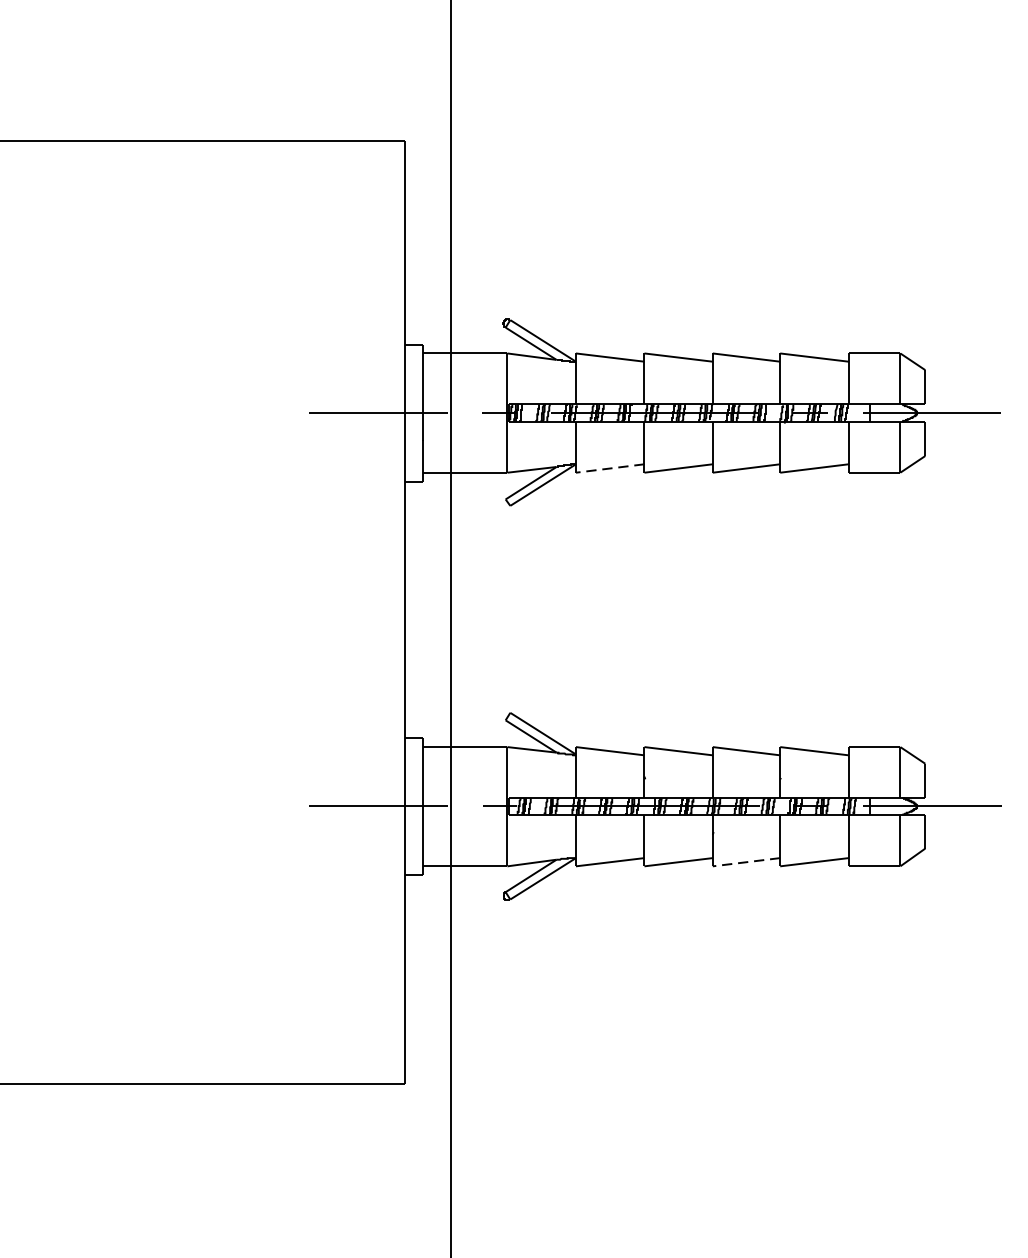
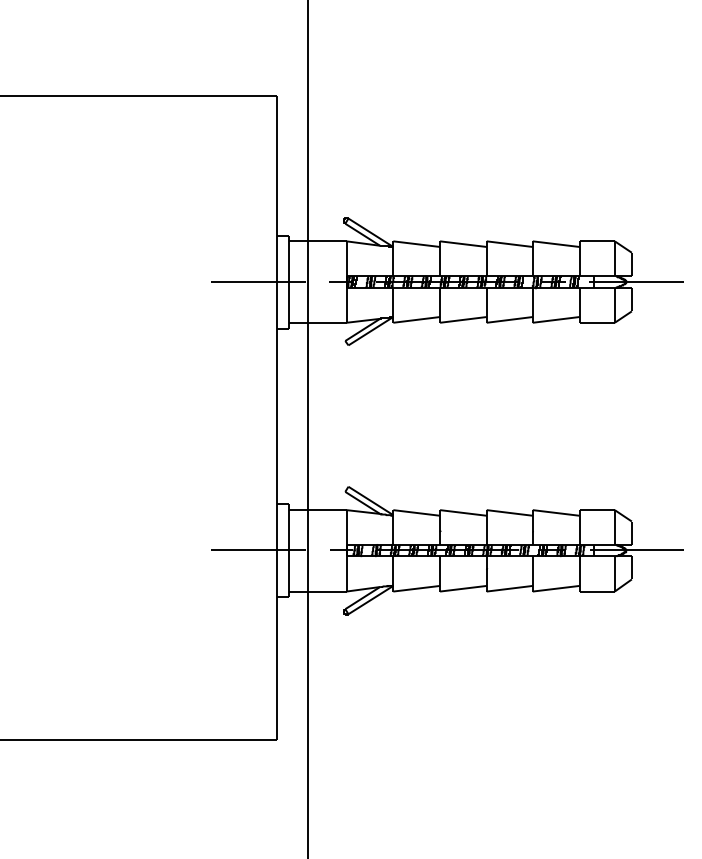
line: (609, 467) -> (416, 319), dashed -> solid
line: (746, 861) -> (509, 588), dashed -> solid

